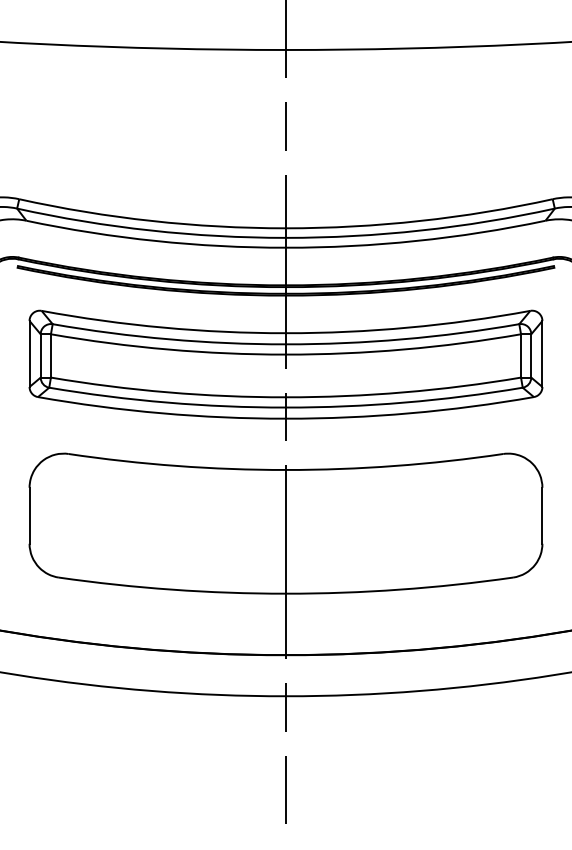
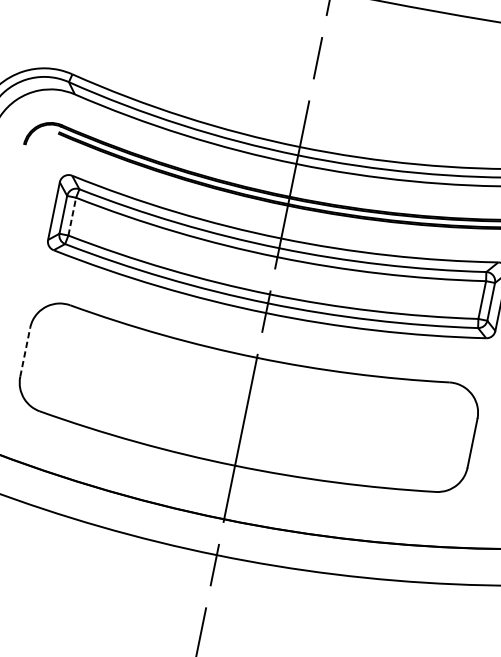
line: (50, 355) -> (71, 216), solid -> dashed
line: (29, 515) -> (25, 352), solid -> dashed

